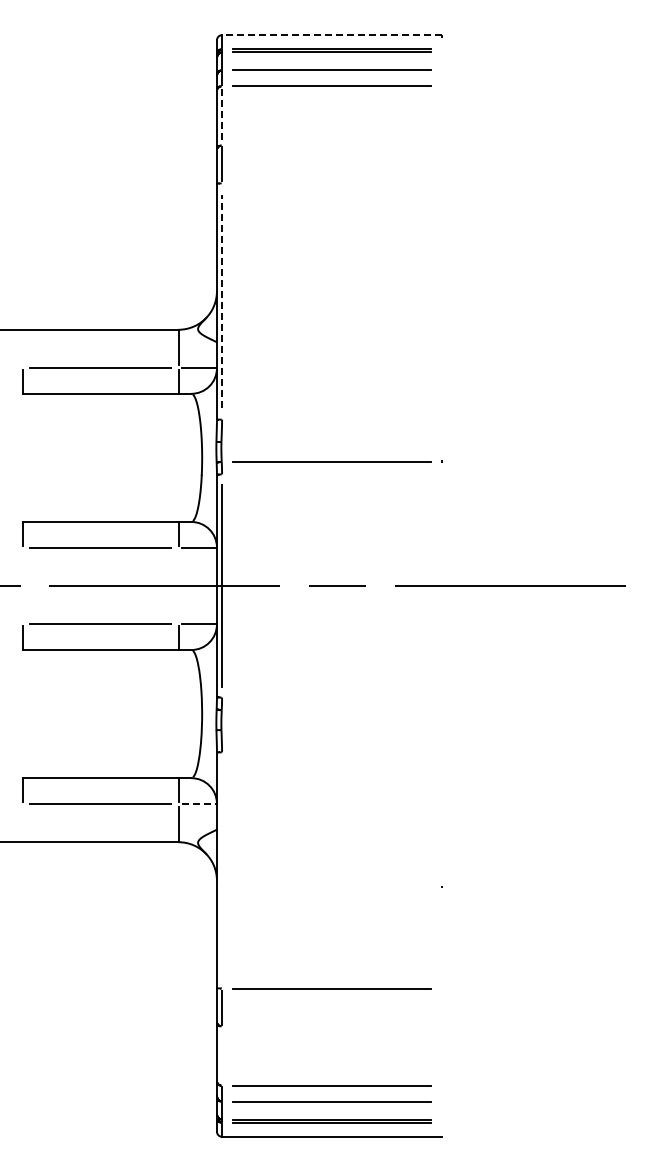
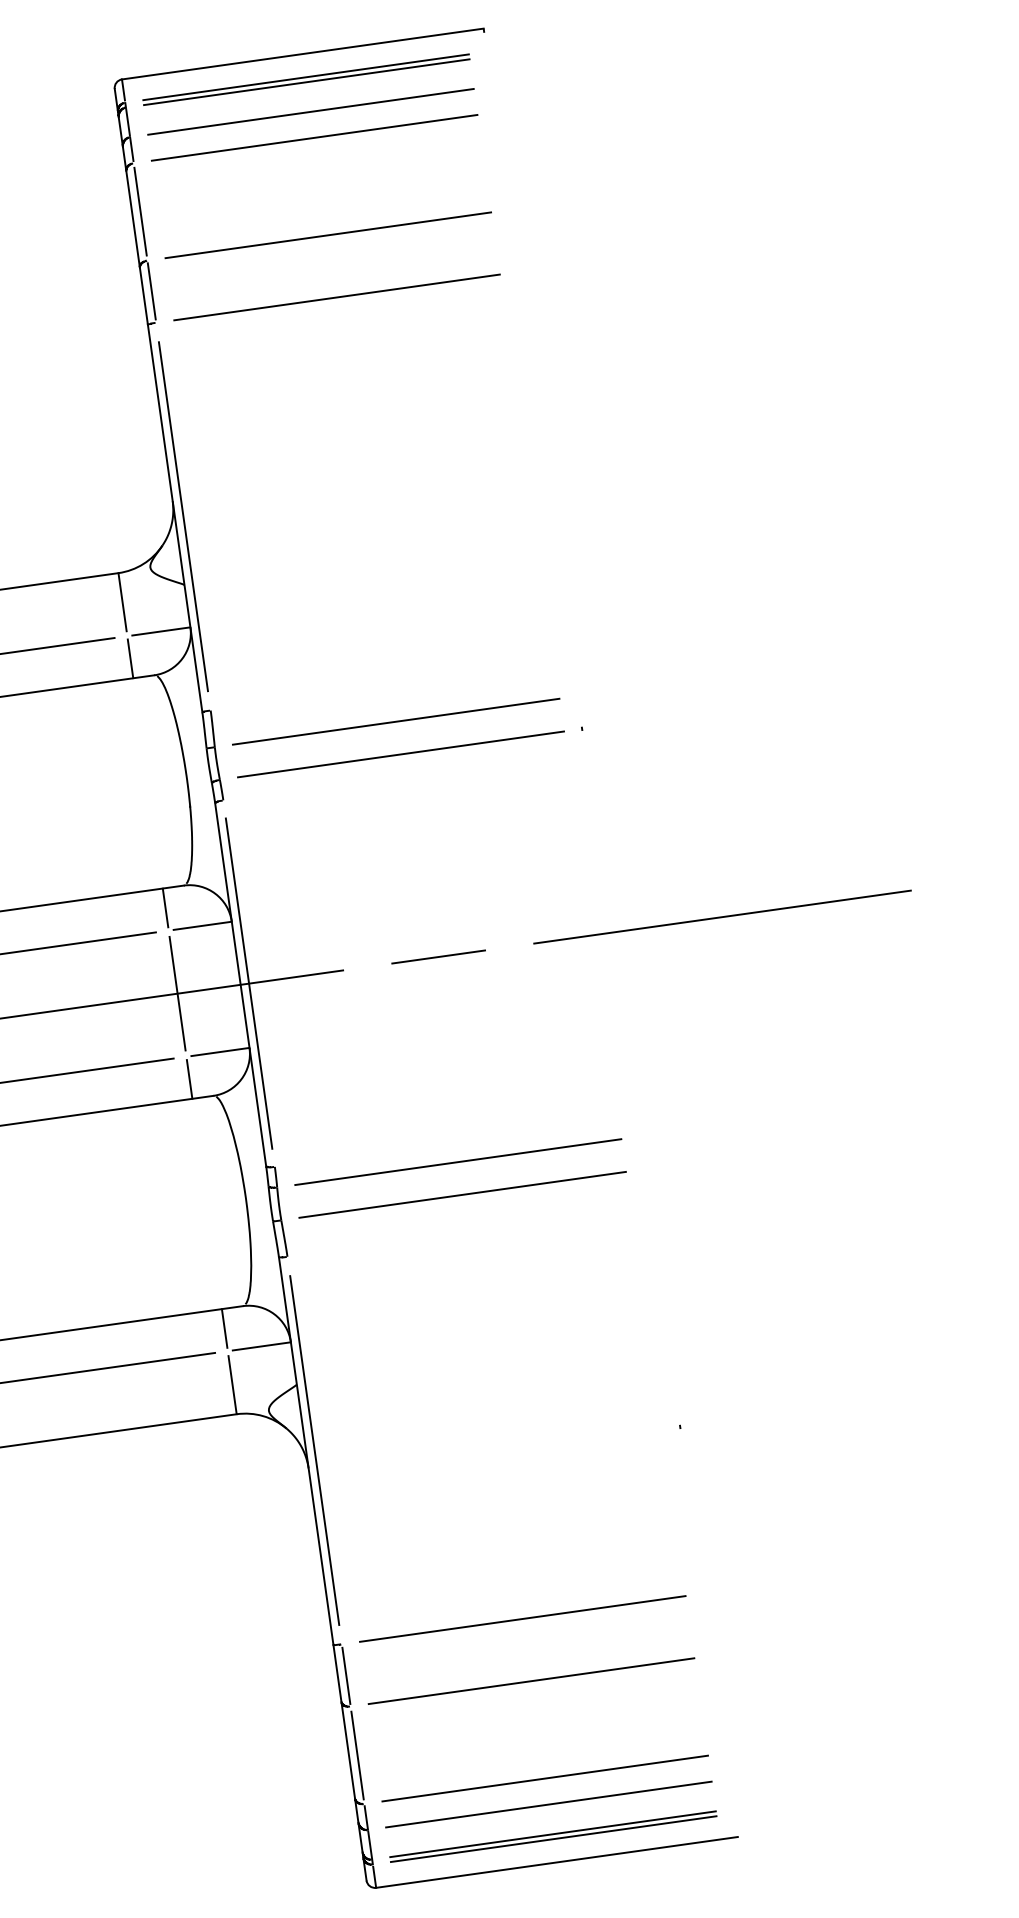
line: (331, 35) -> (301, 54), dashed -> solid
line: (222, 115) -> (141, 211), dashed -> solid
line: (332, 145) -> (328, 235), added
line: (332, 183) -> (337, 297), added
line: (222, 301) -> (184, 516), dashed -> solid
line: (331, 441) -> (395, 721), added
line: (178, 585) -> (177, 992), added
line: (331, 710) -> (457, 1162), added
line: (331, 730) -> (462, 1195), added
line: (199, 803) -> (262, 1345), dashed -> solid
line: (222, 870) -> (315, 1450), added
line: (332, 1026) -> (531, 1681), added
line: (222, 1055) -> (358, 1754), added

